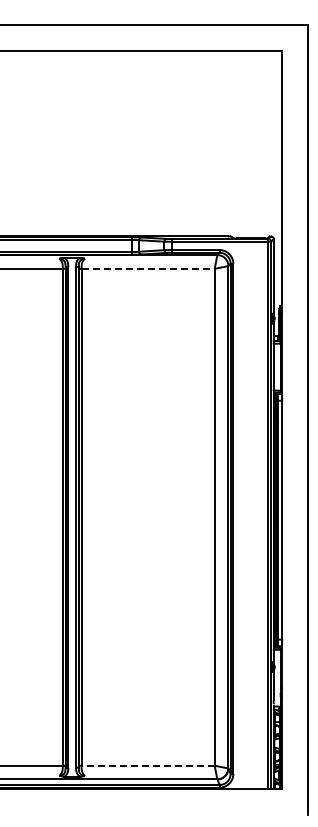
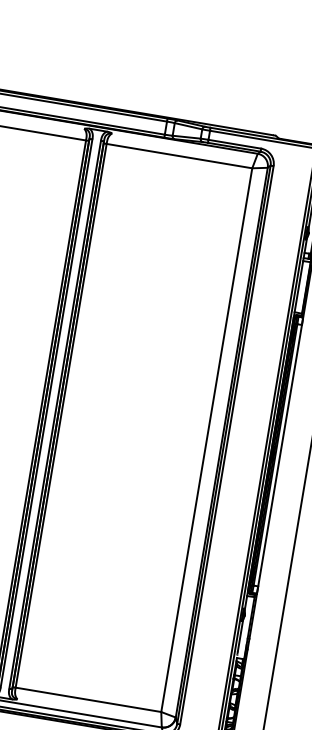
line: (148, 268) -> (179, 155), dashed -> solid
line: (148, 765) -> (88, 699), dashed -> solid

